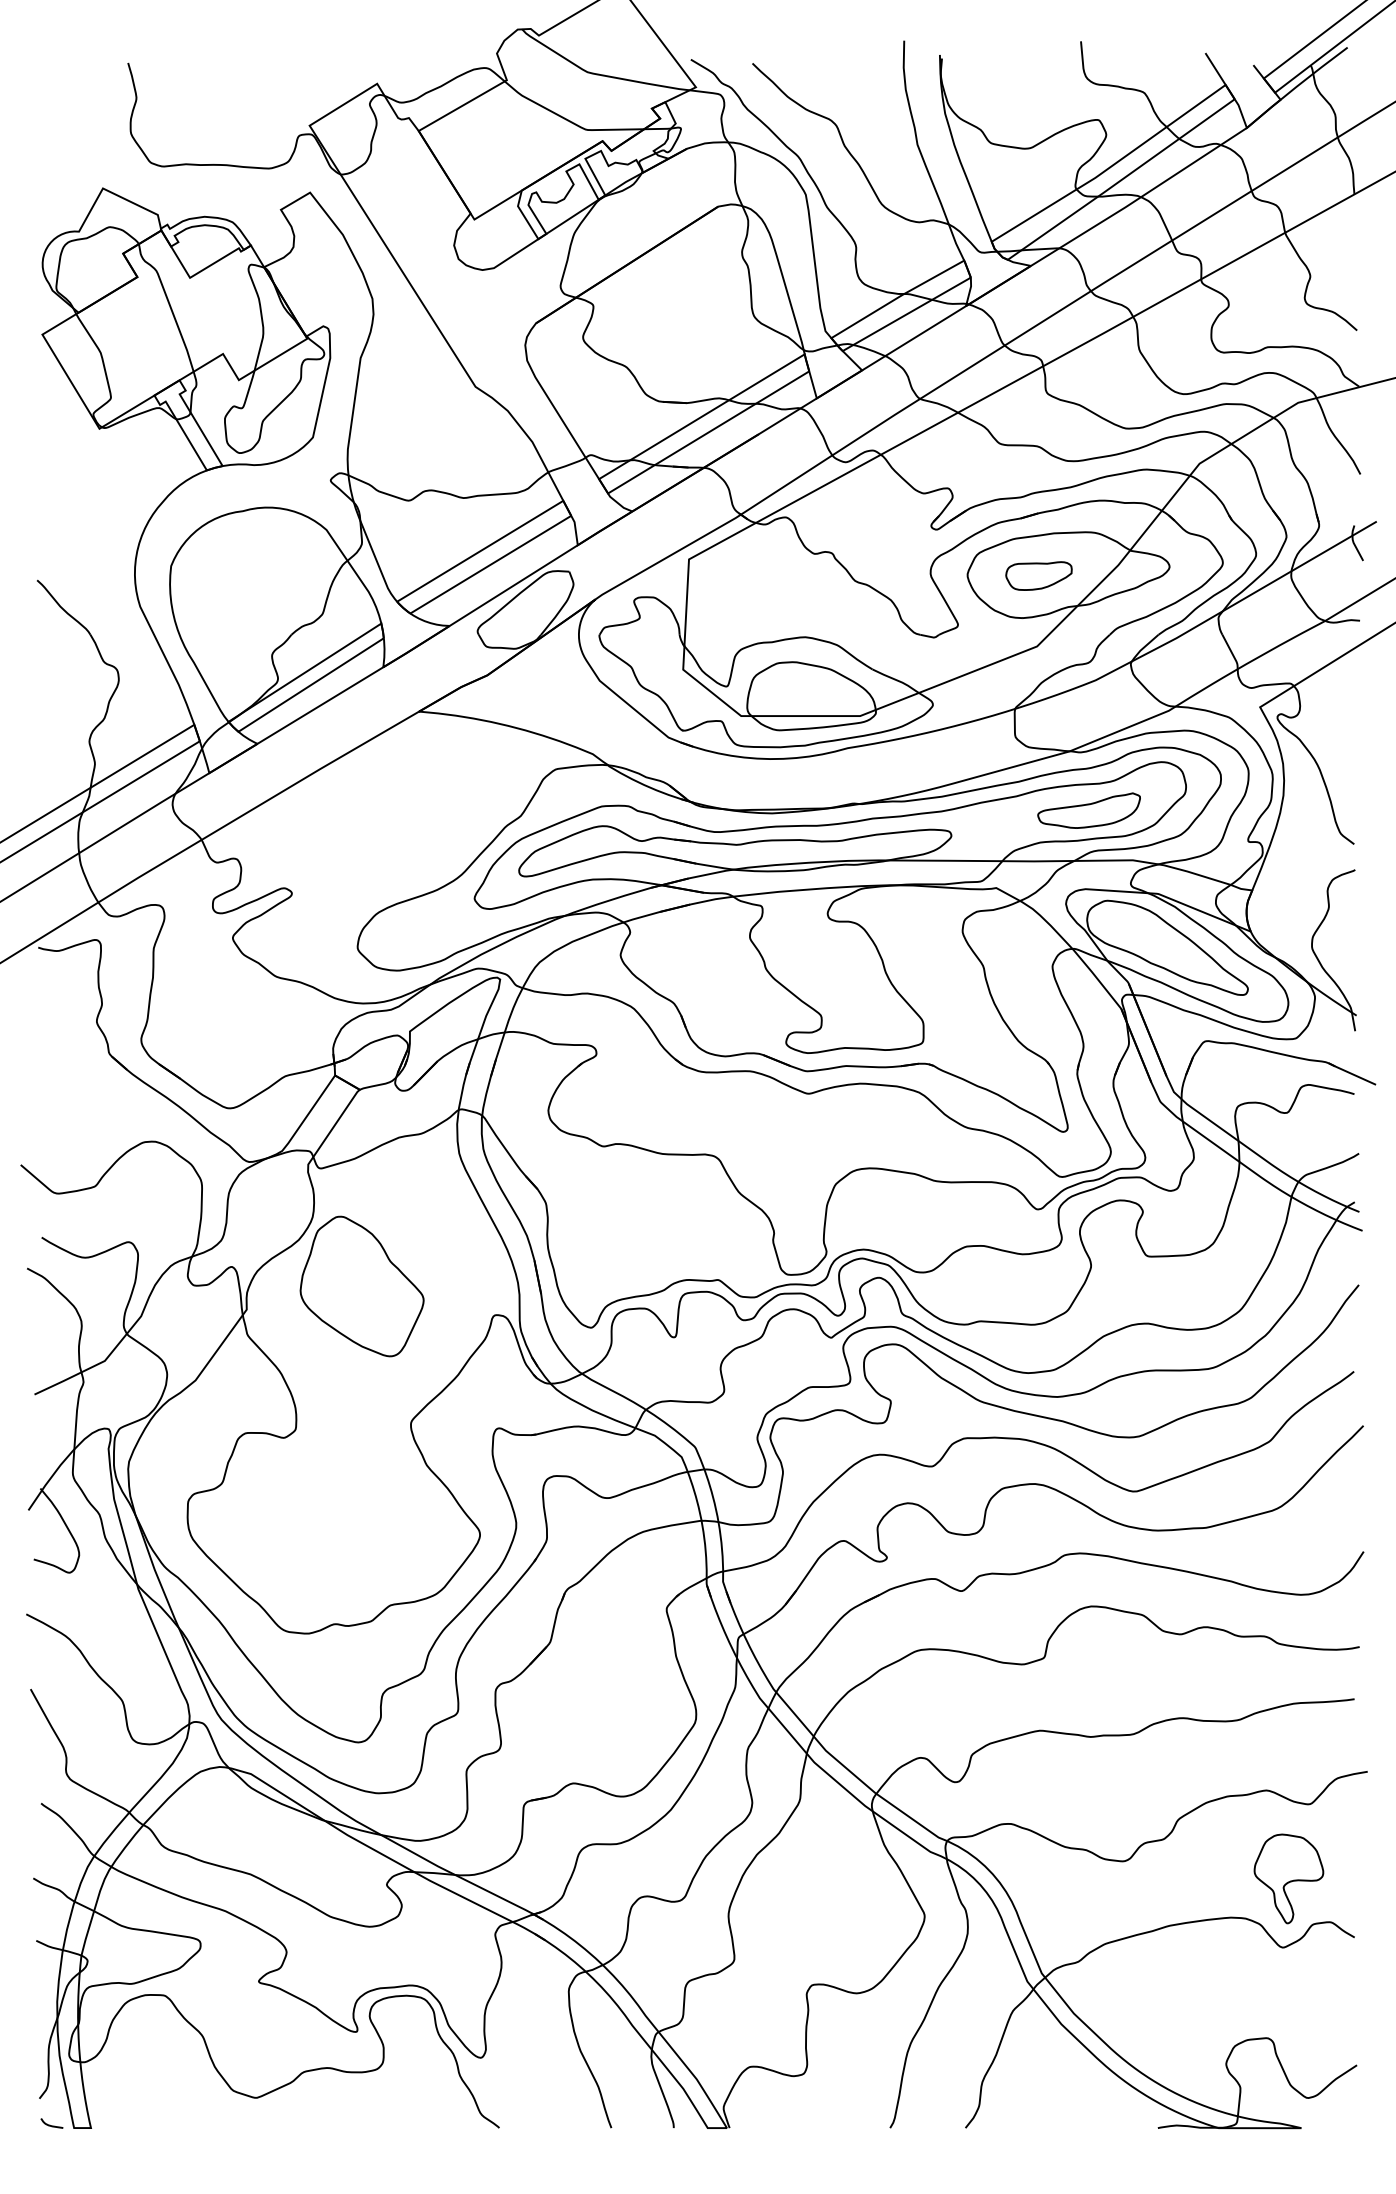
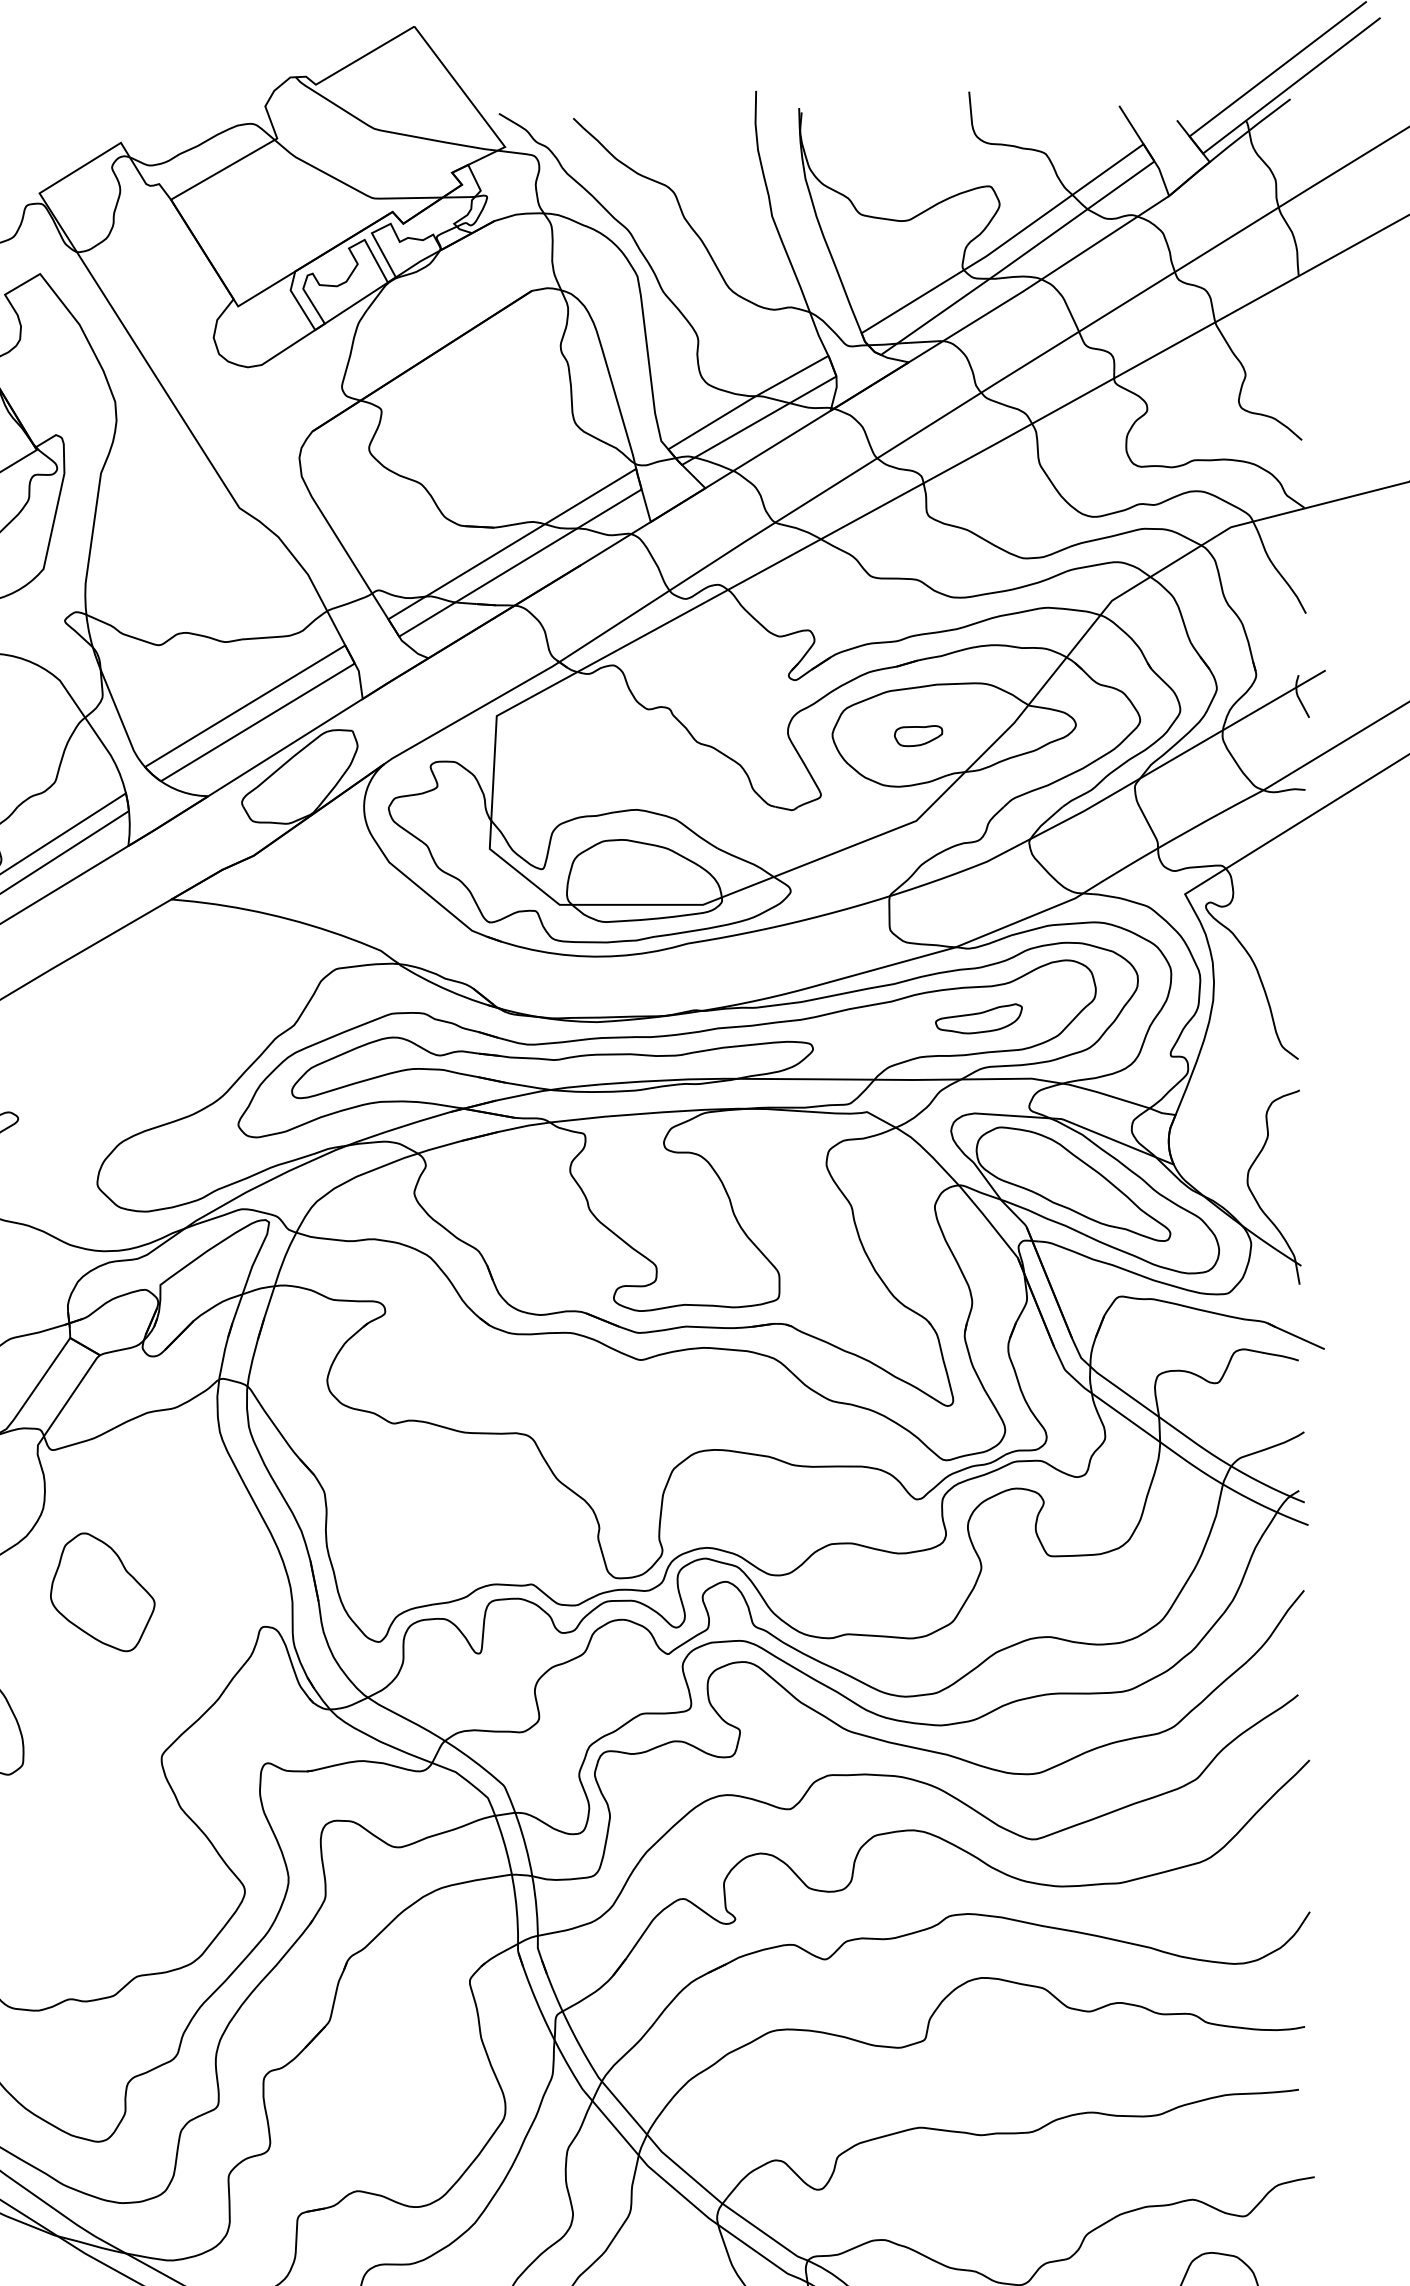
part: (1038, 575) -> (917, 735), size x0.6
part: (1088, 810) -> (978, 1018), size x0.7
part: (361, 1286) -> (102, 1592), size x0.7

